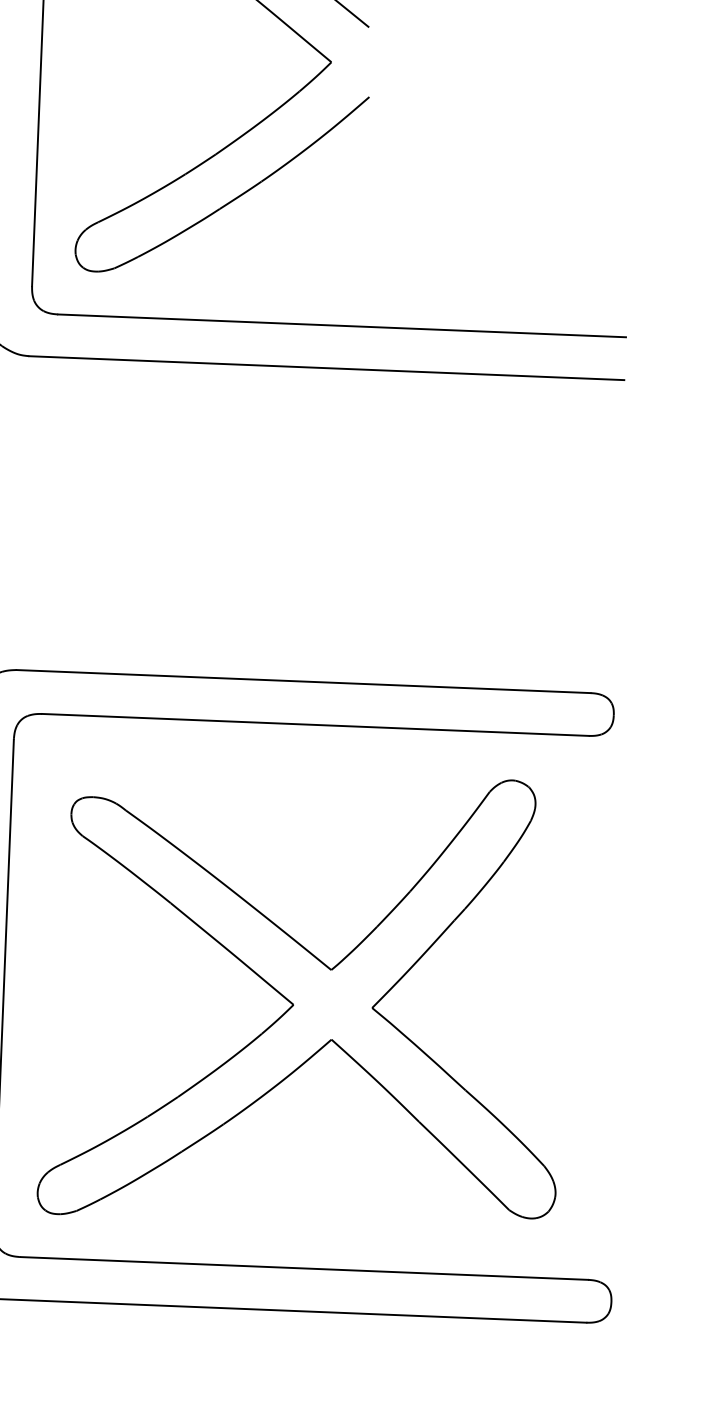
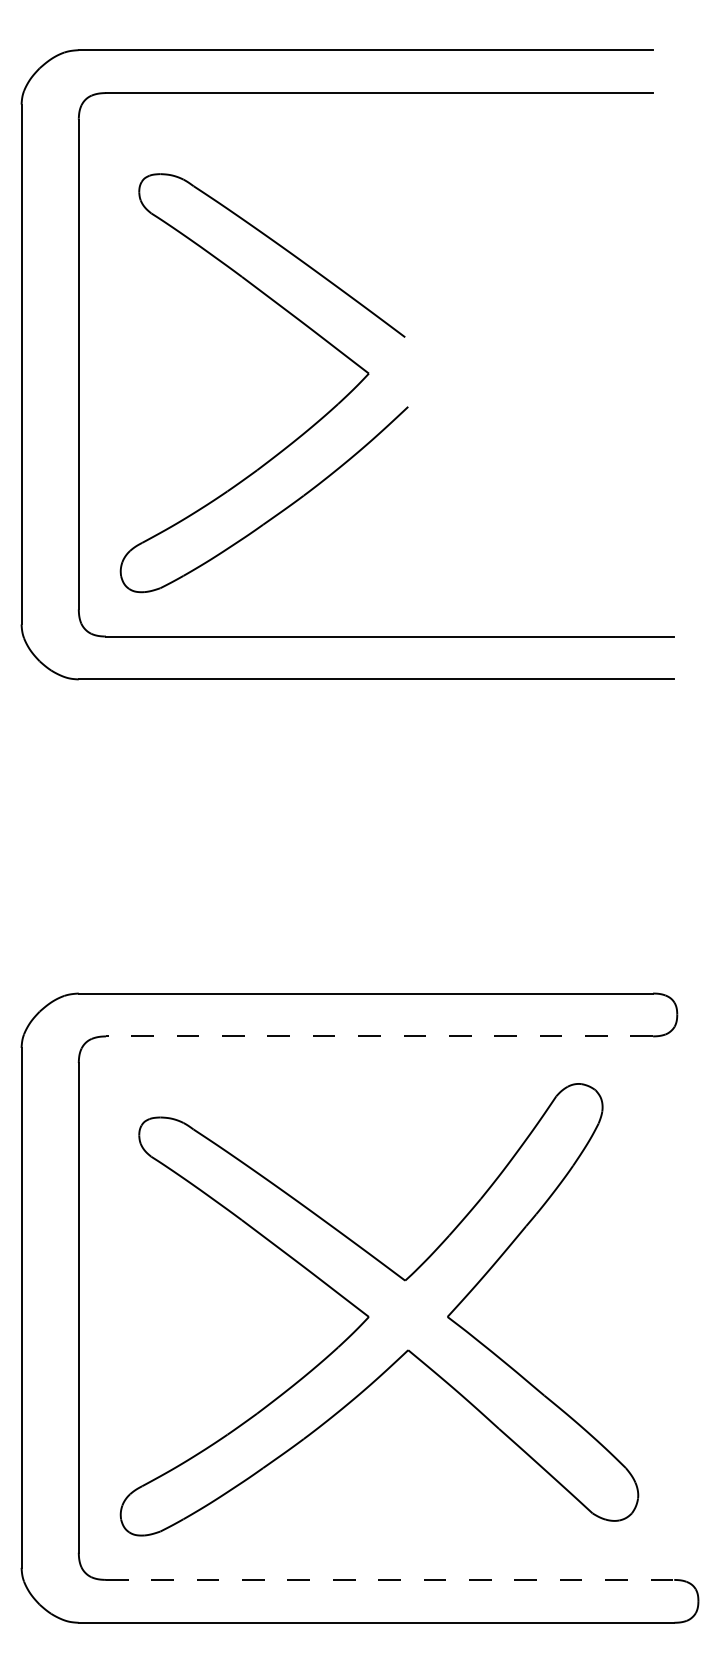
line: (315, 725) -> (379, 1036), solid -> dashed
line: (304, 1268) -> (390, 1579), solid -> dashed

